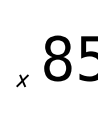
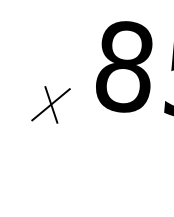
part: (22, 80) -> (50, 104), size x1.67

